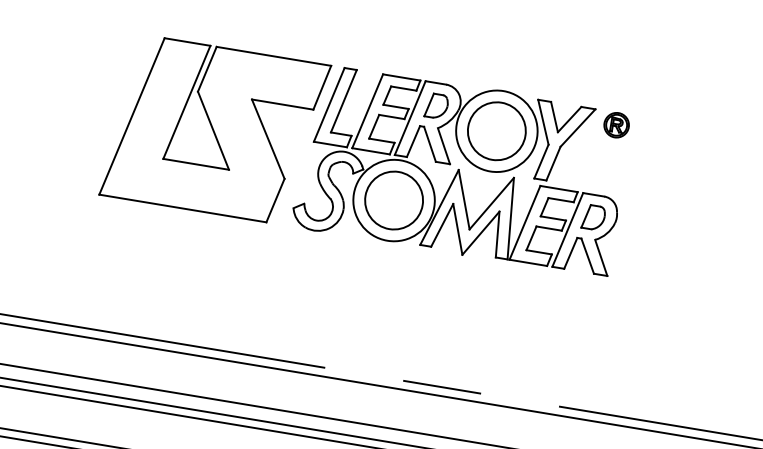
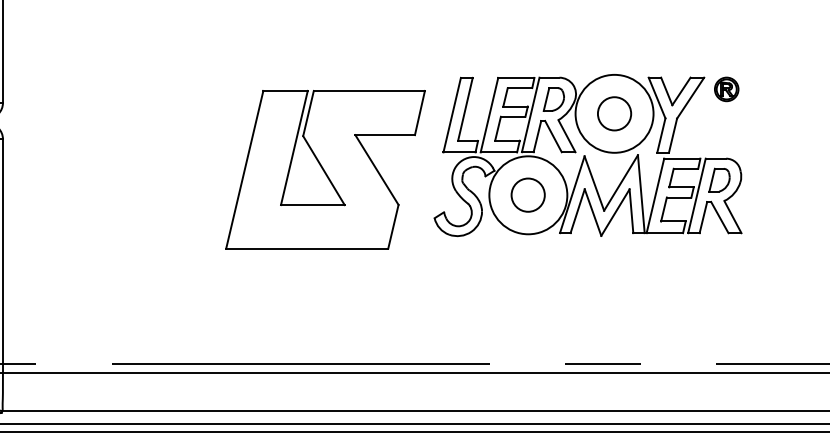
part: (215, 129) -> (325, 169), moved
circle: (496, 130) -> (614, 113), size x0.6
circle: (393, 199) -> (527, 194), size x0.6

